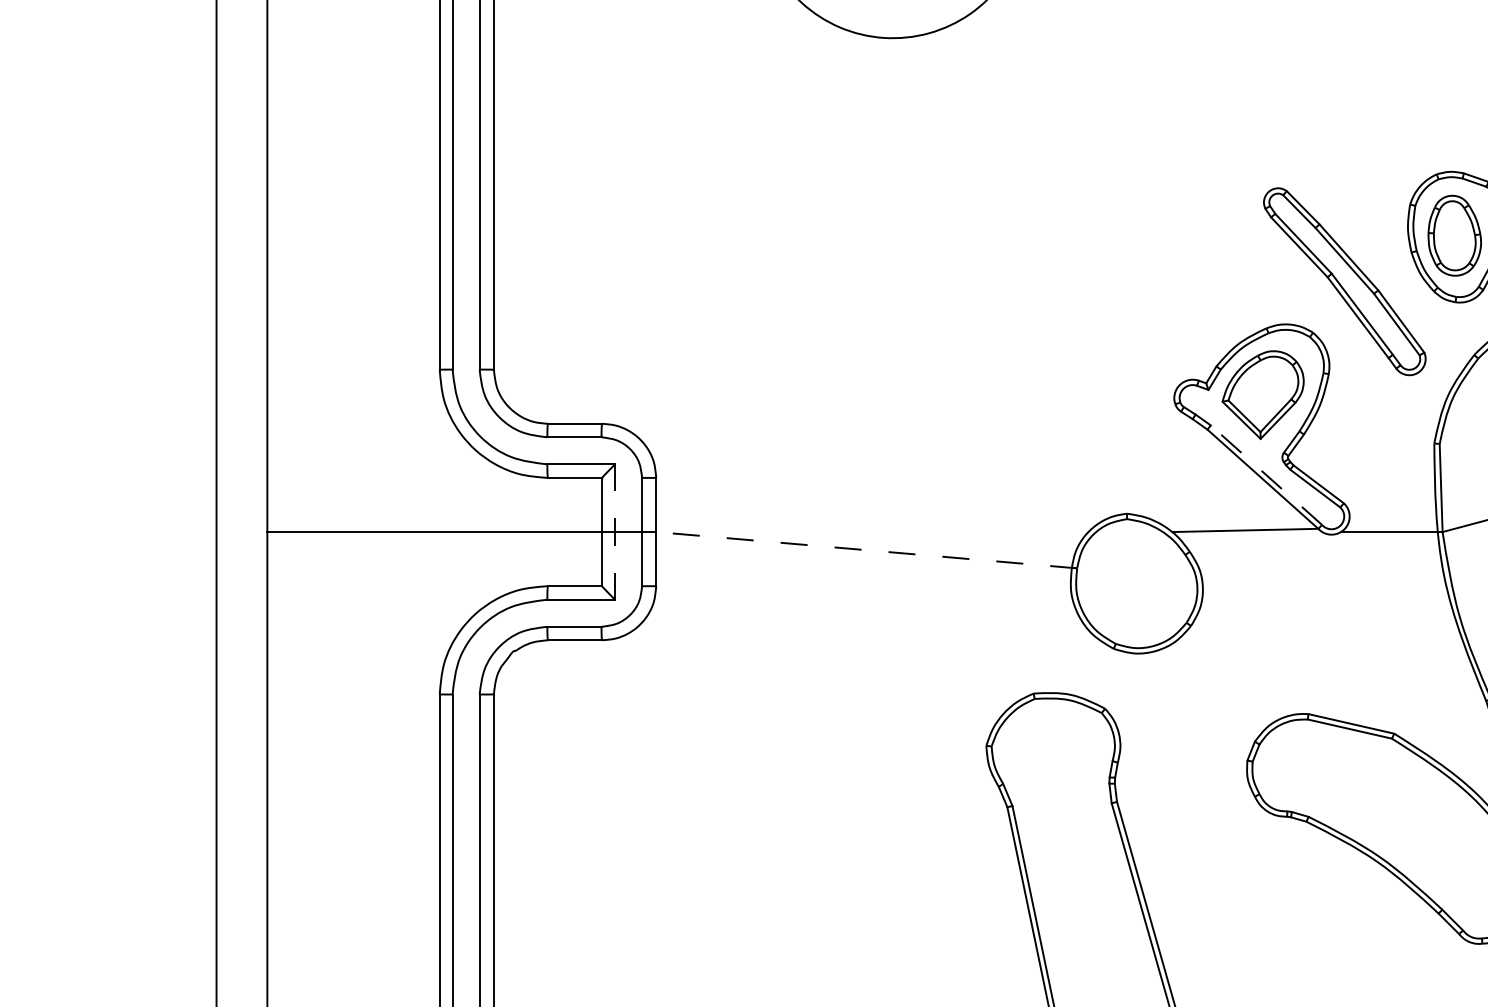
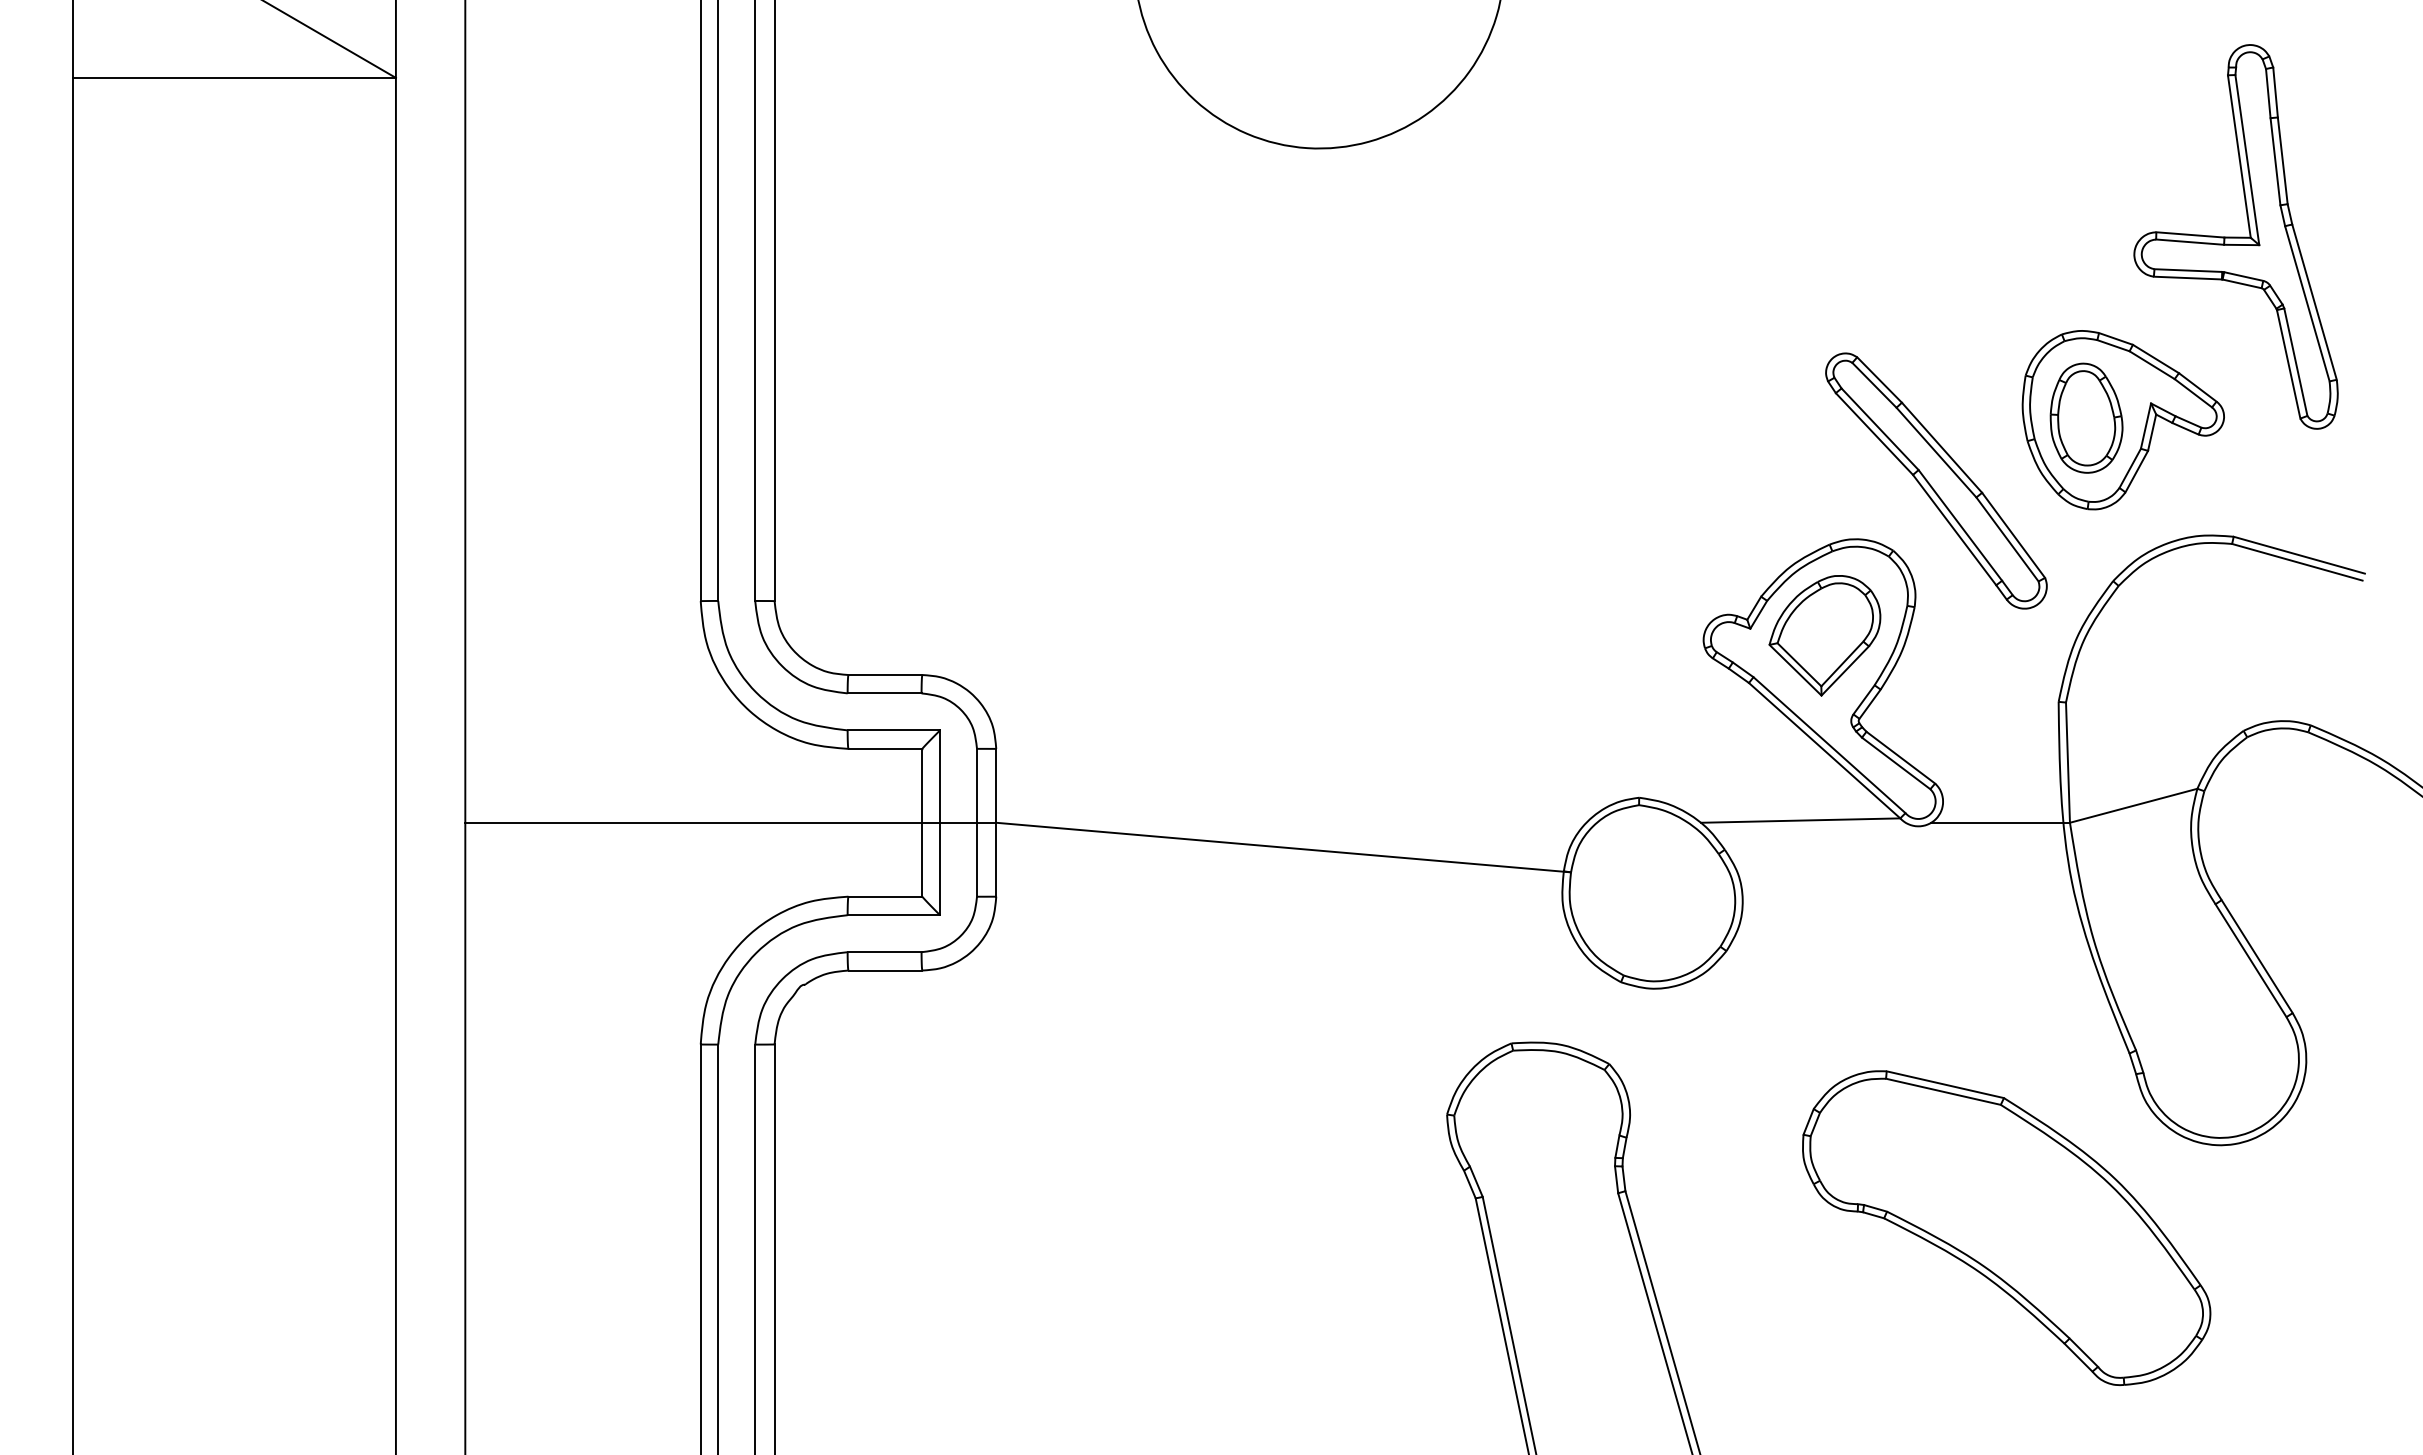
line: (1266, 475) -> (1829, 745), dashed -> solid
line: (615, 532) -> (940, 823), dashed -> solid
line: (866, 550) -> (1283, 847), dashed -> solid

